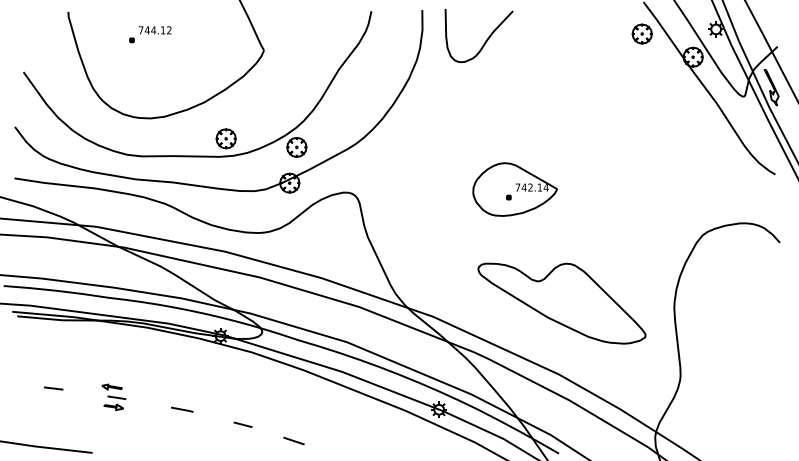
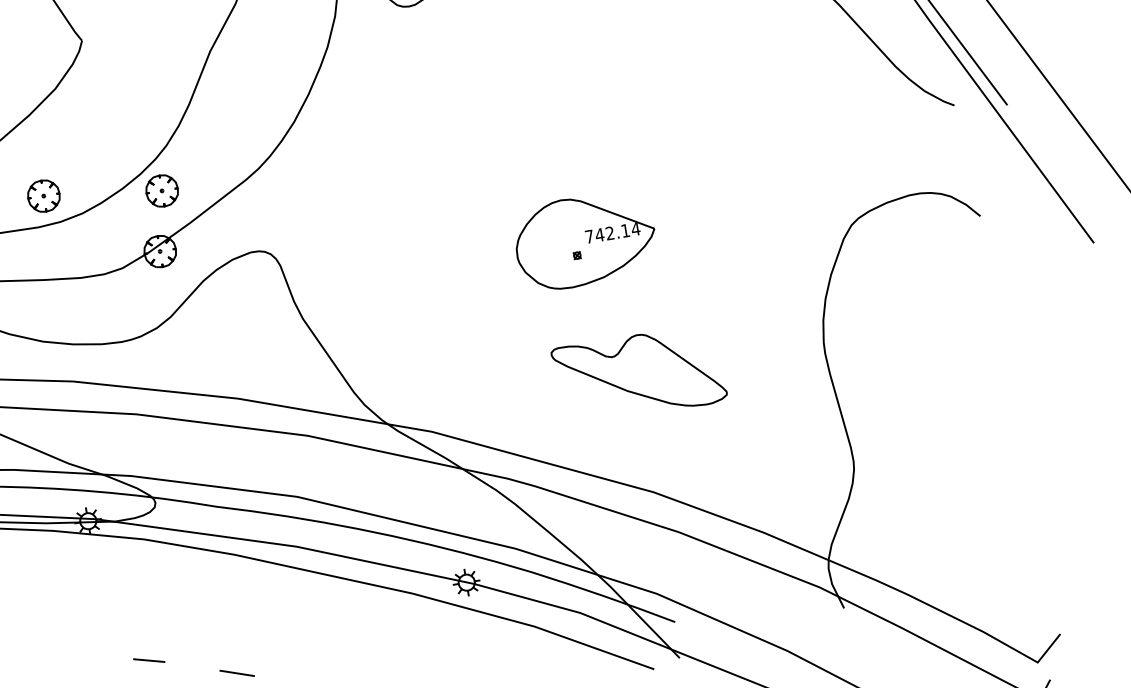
part: (514, 189) -> (584, 240), moved
part: (561, 303) -> (638, 375), size x0.6
line: (182, 409) -> (45, 651), removed

